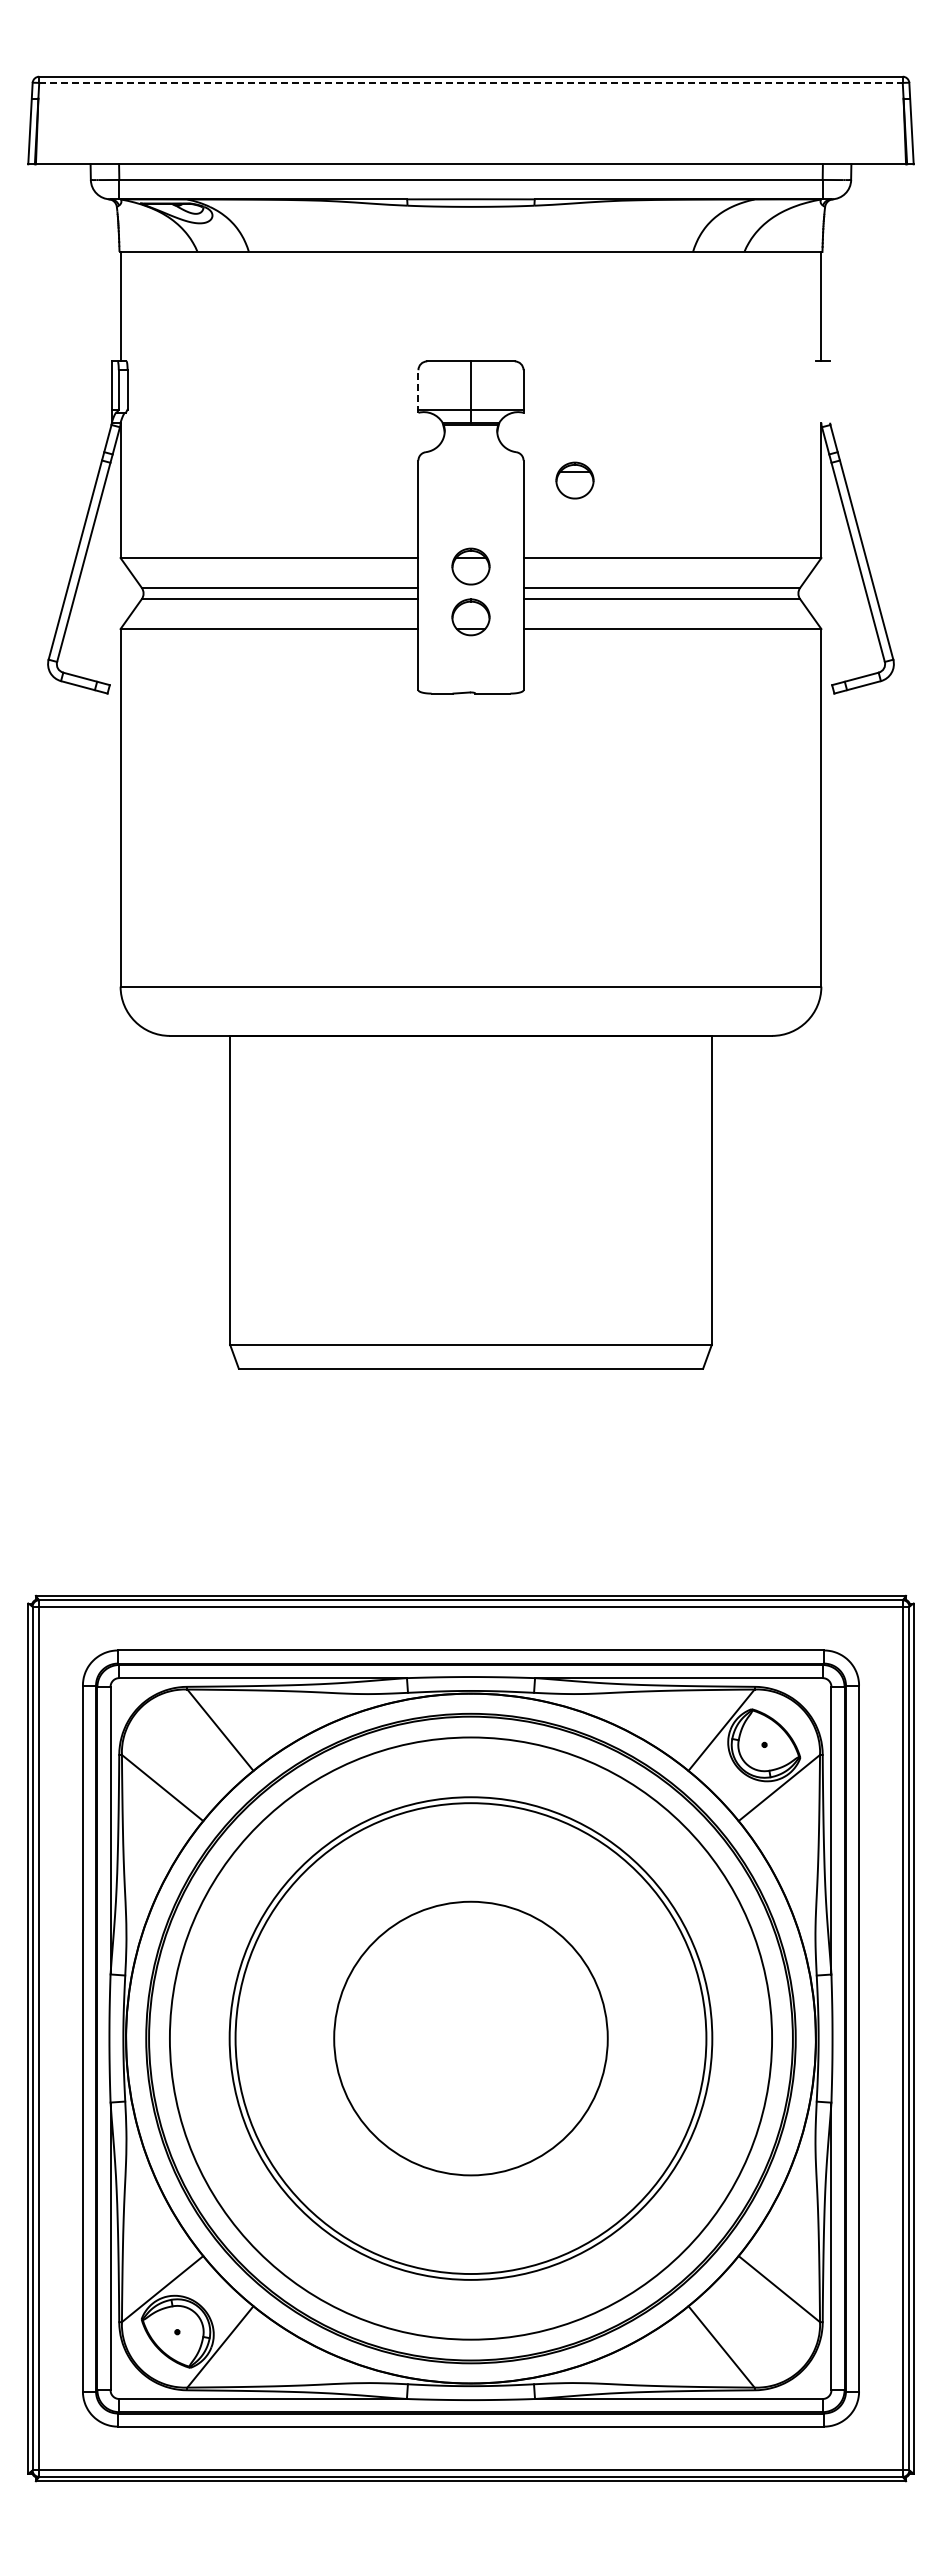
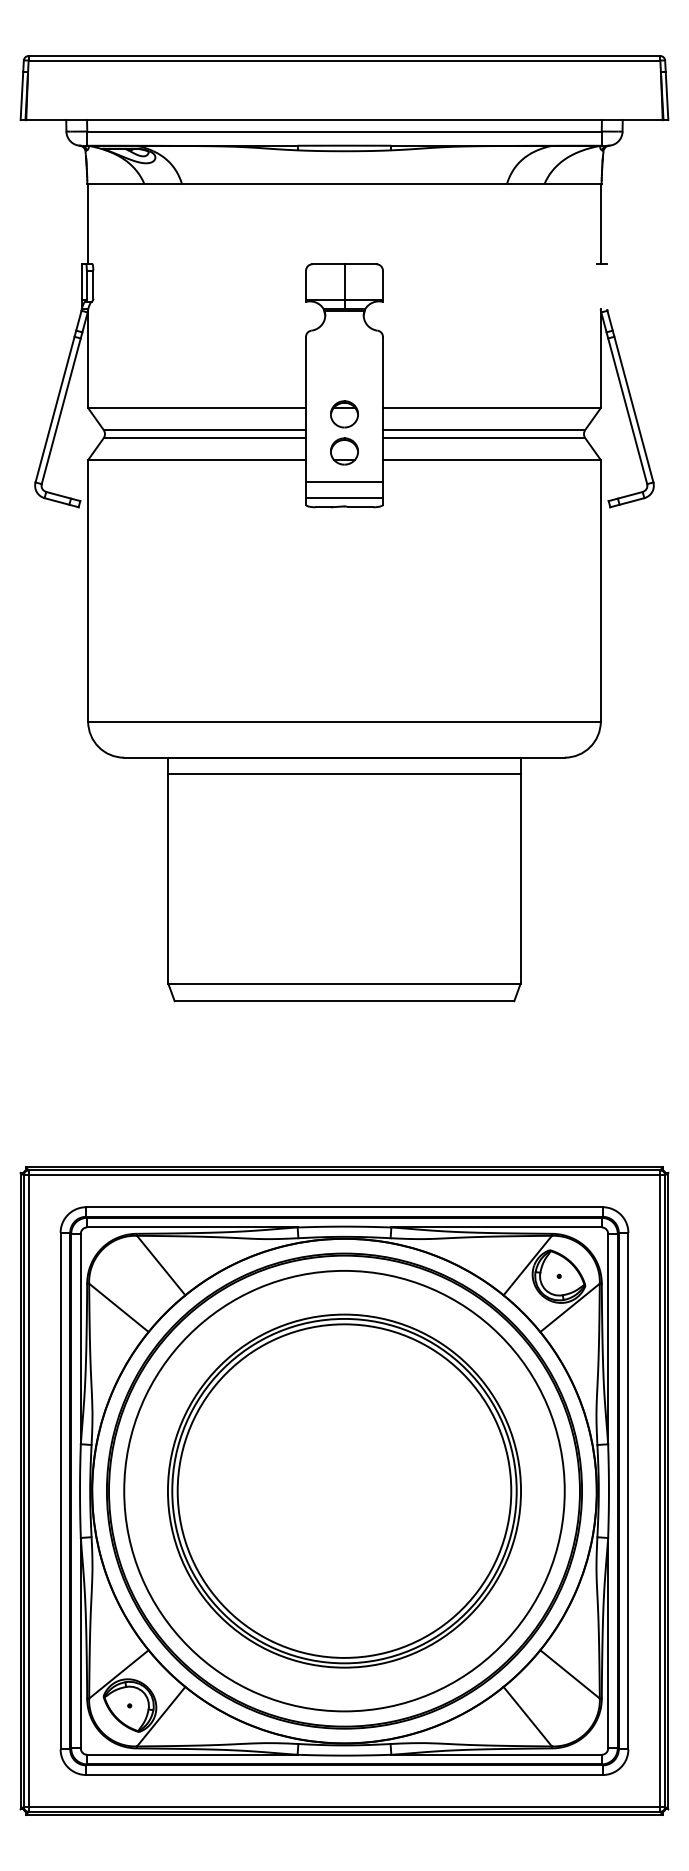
line: (470, 82) -> (344, 60), dashed -> solid
line: (418, 391) -> (306, 286), dashed -> solid
part: (574, 480) -> (420, 351), removed
line: (470, 659) -> (344, 482), added
line: (470, 681) -> (344, 498), added
line: (470, 1057) -> (344, 773), added
circle: (470, 2038) -> (344, 1491), size x1.67

